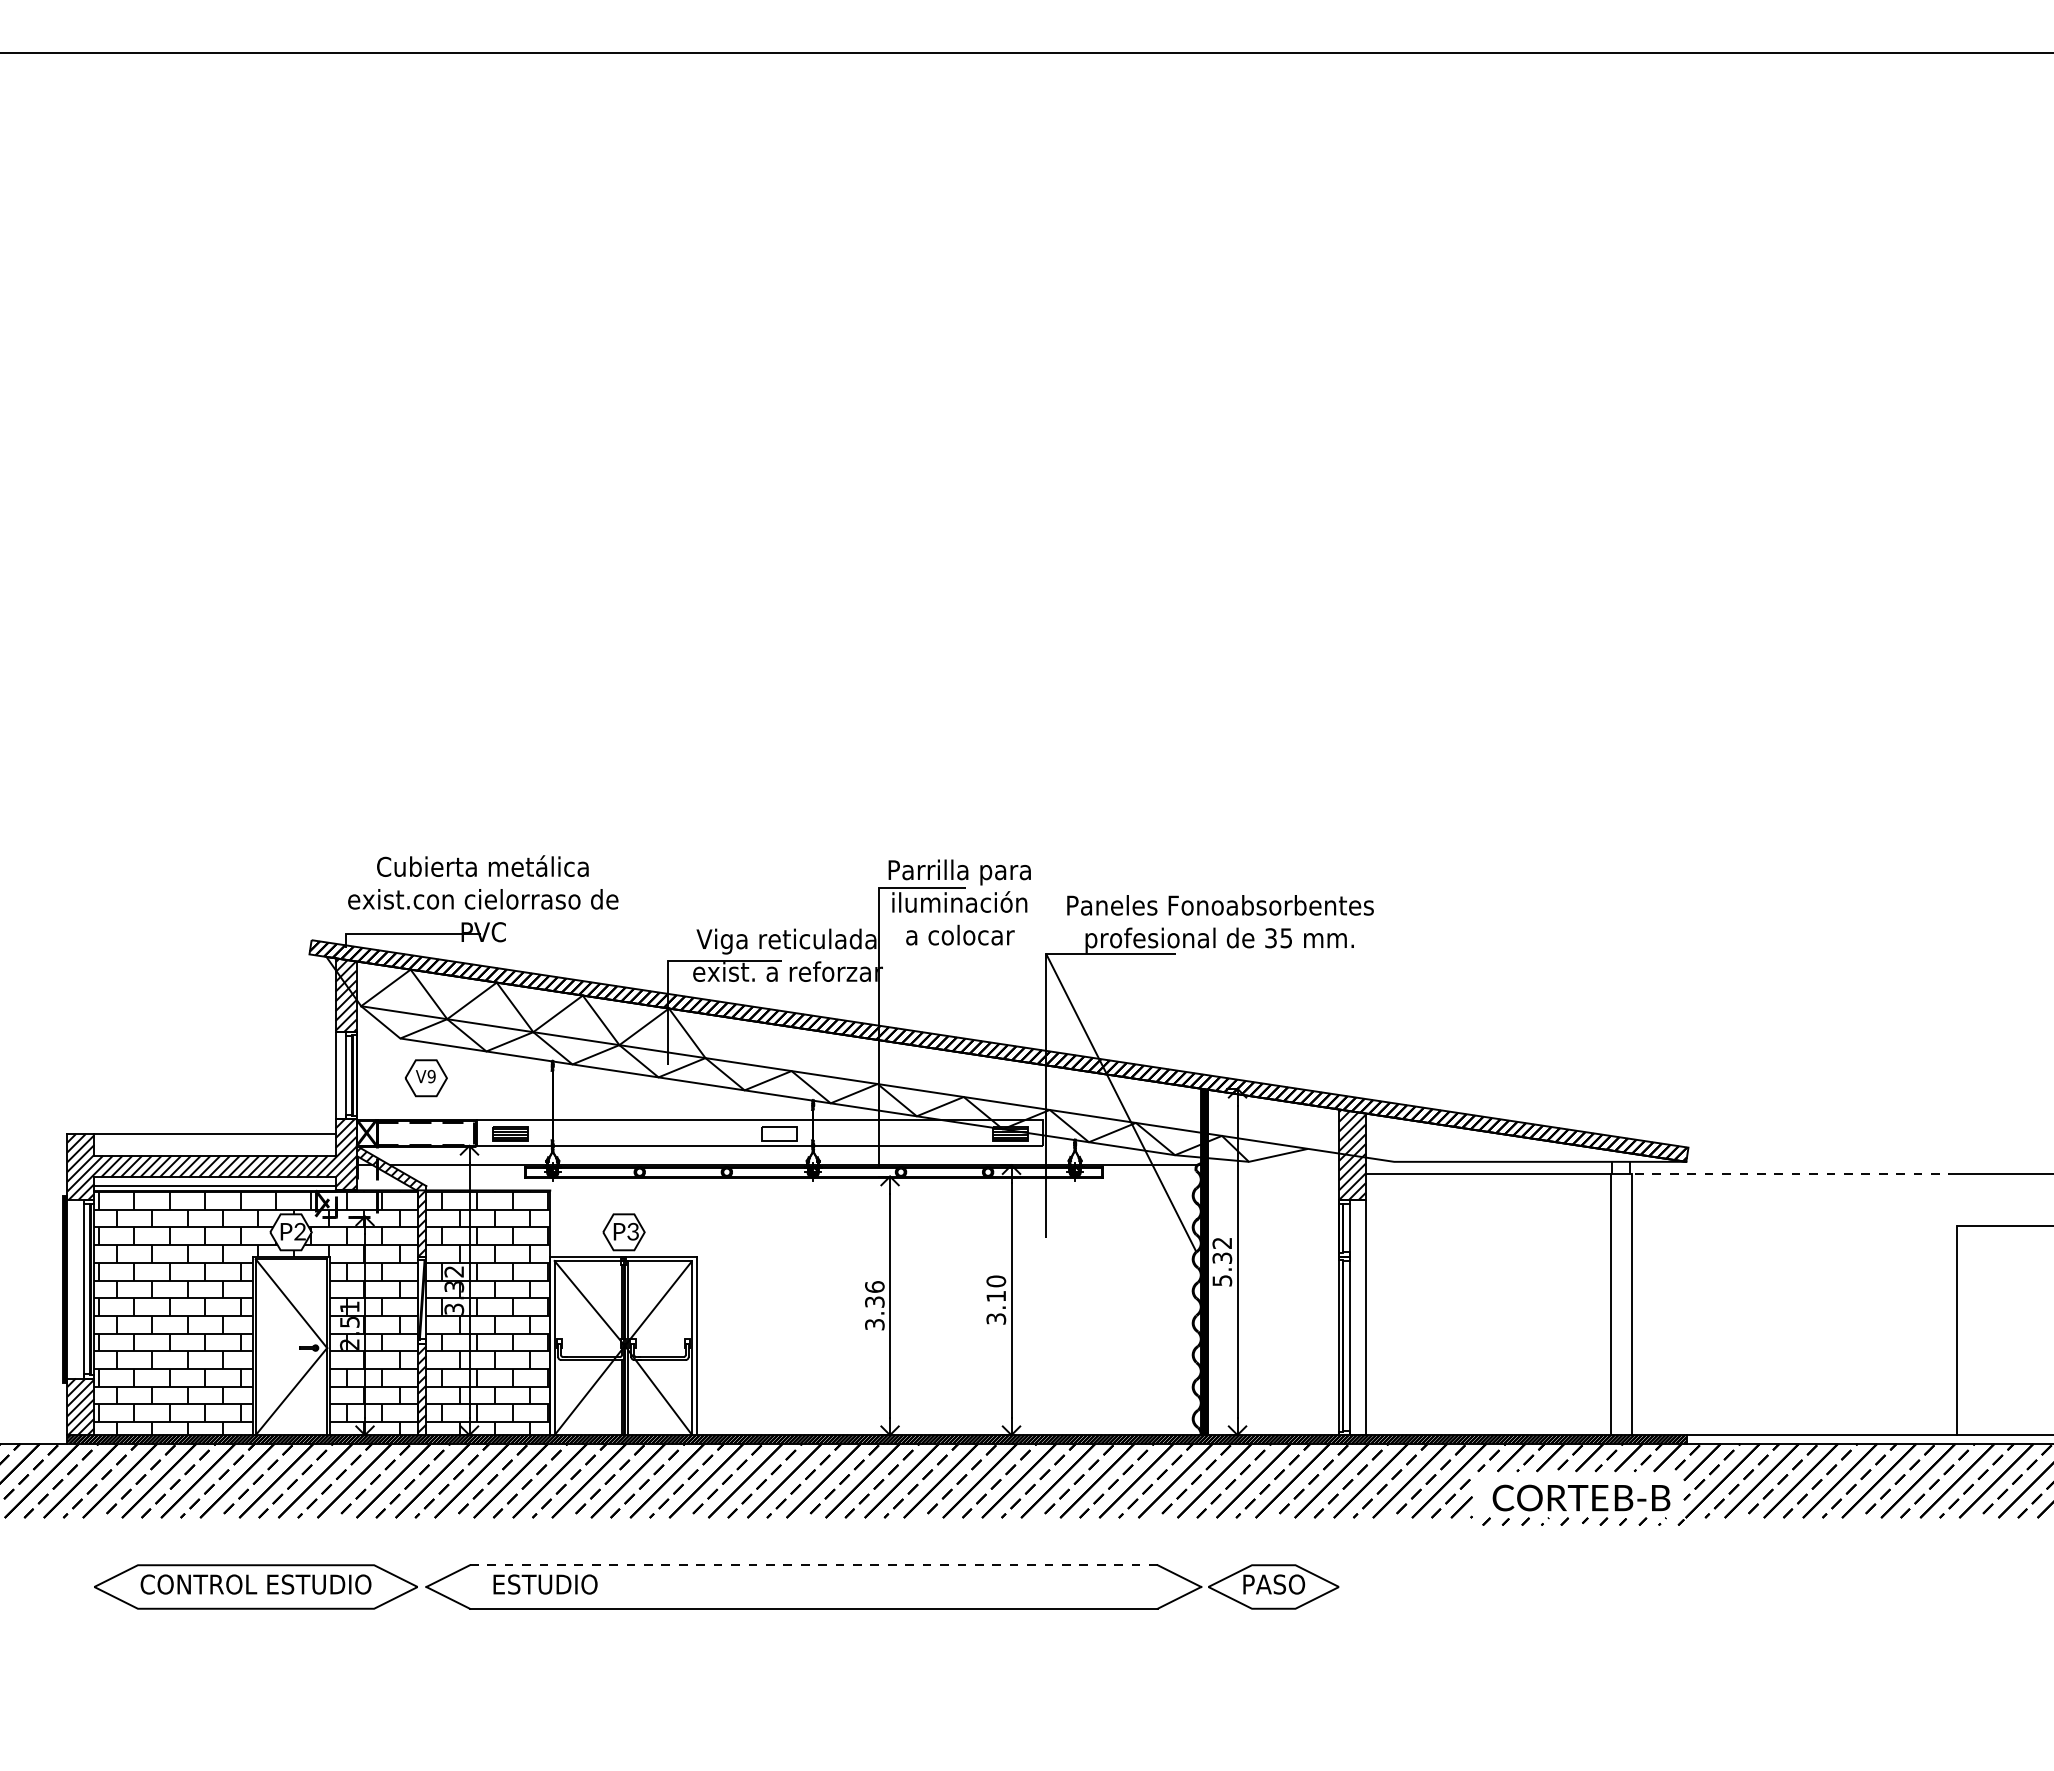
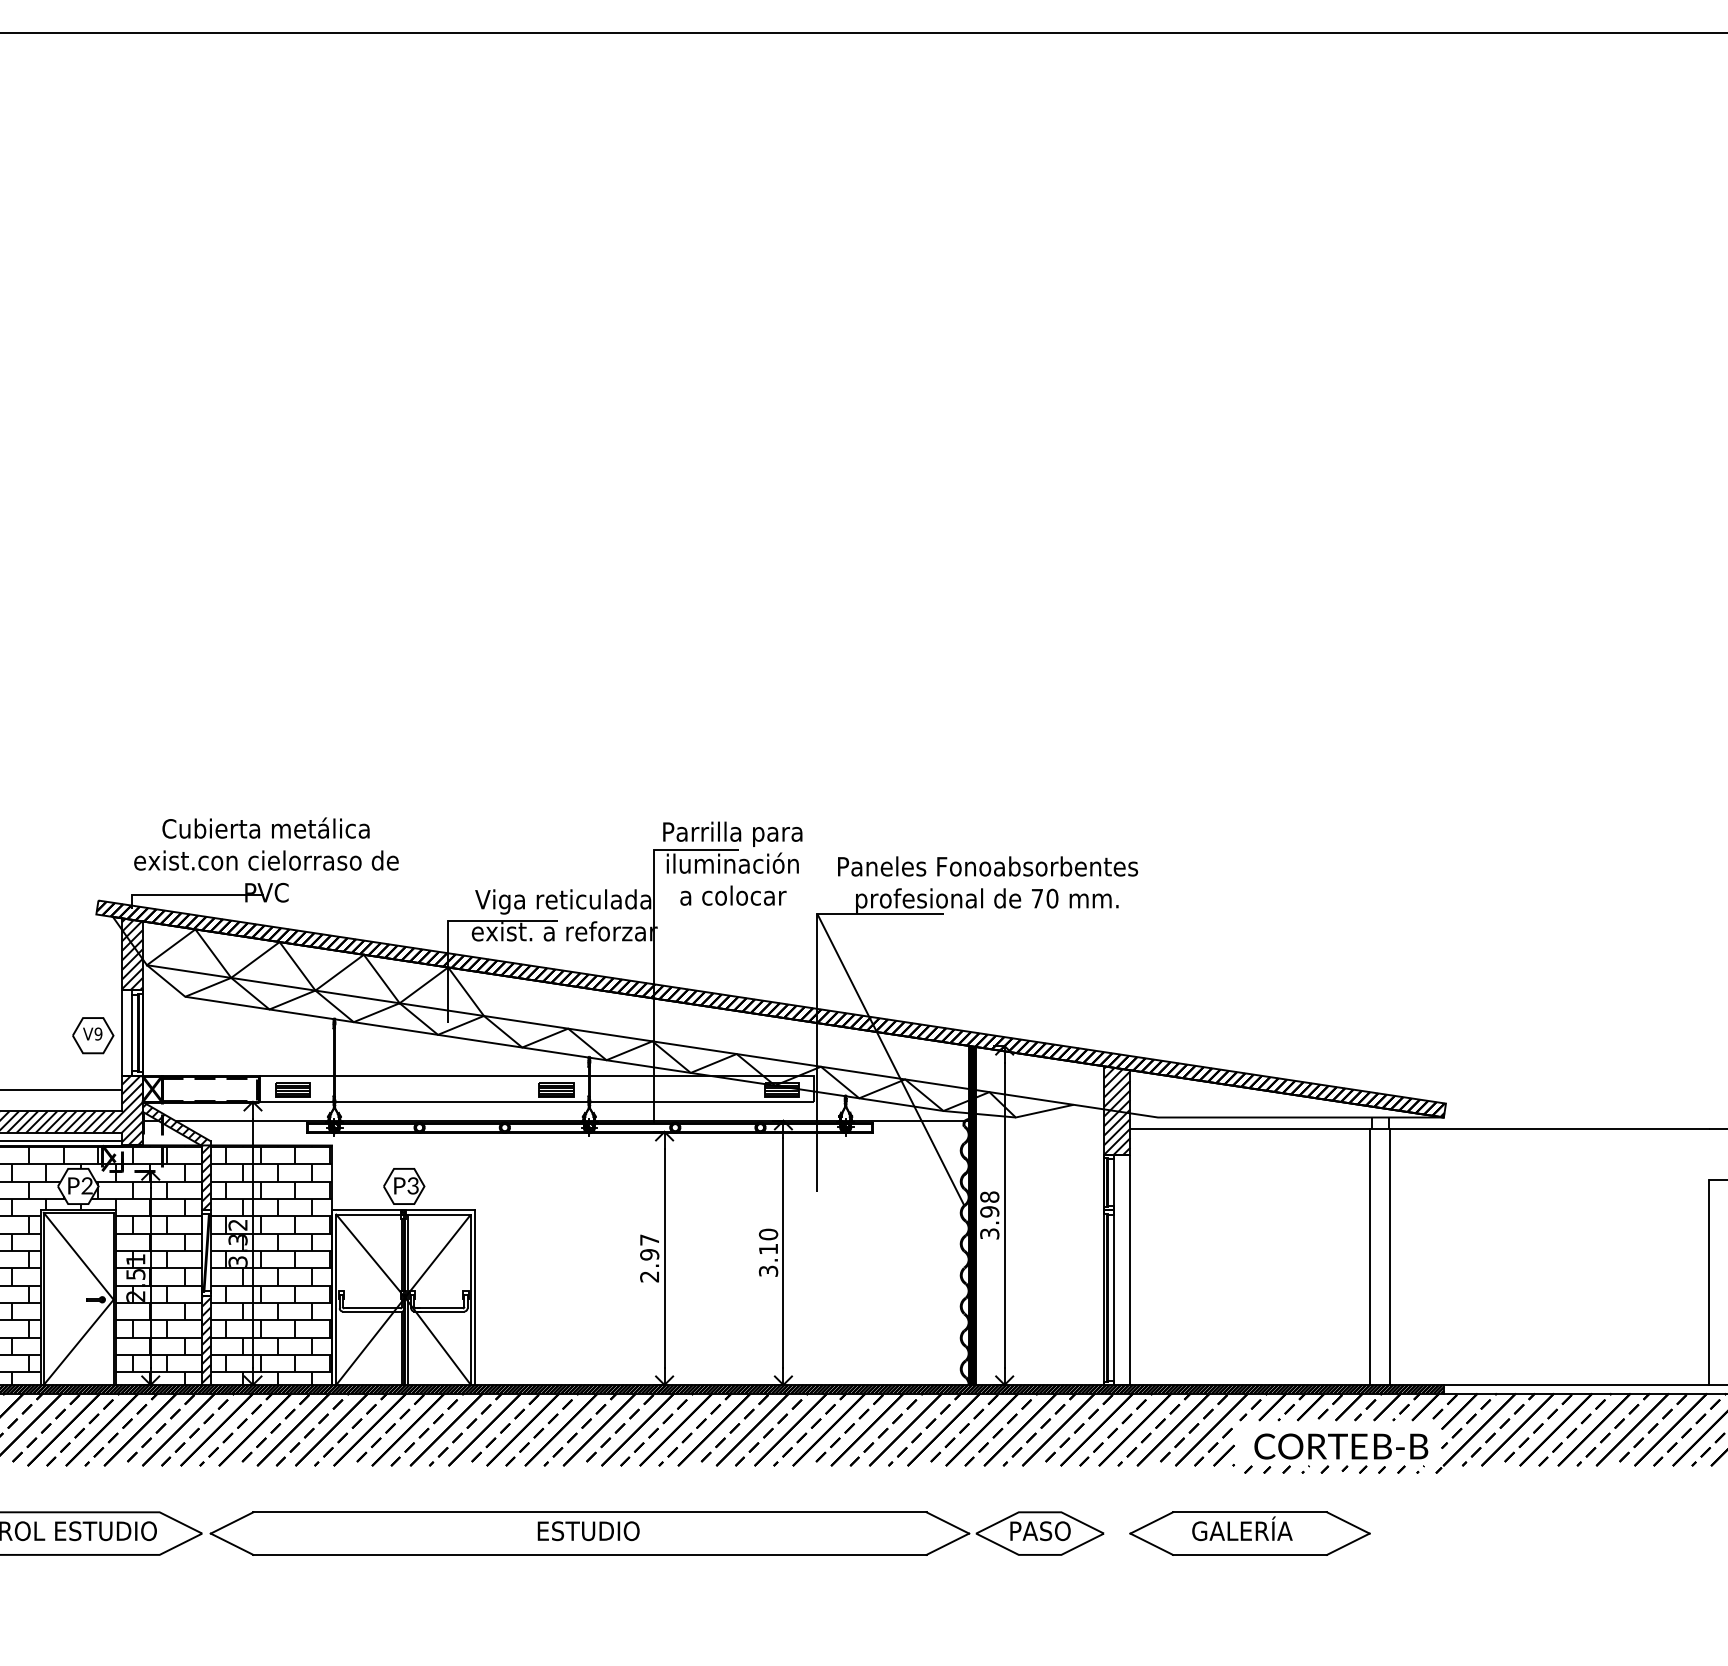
text: (1278, 938) -> (1044, 898), 35 -> 70
part: (425, 1078) -> (92, 1035), moved
hatch: (779, 1134) -> (556, 1090), added
line: (1794, 1173) -> (1549, 1128), dashed -> solid
text: (1222, 1261) -> (989, 1215), 5.32 -> 3.98
text: (874, 1305) -> (649, 1258), 3.36 -> 2.97
line: (813, 1565) -> (589, 1512), dashed -> solid
text: (545, 1584) -> (588, 1531), moved
part: (1488, 1586) -> (1250, 1533), added

